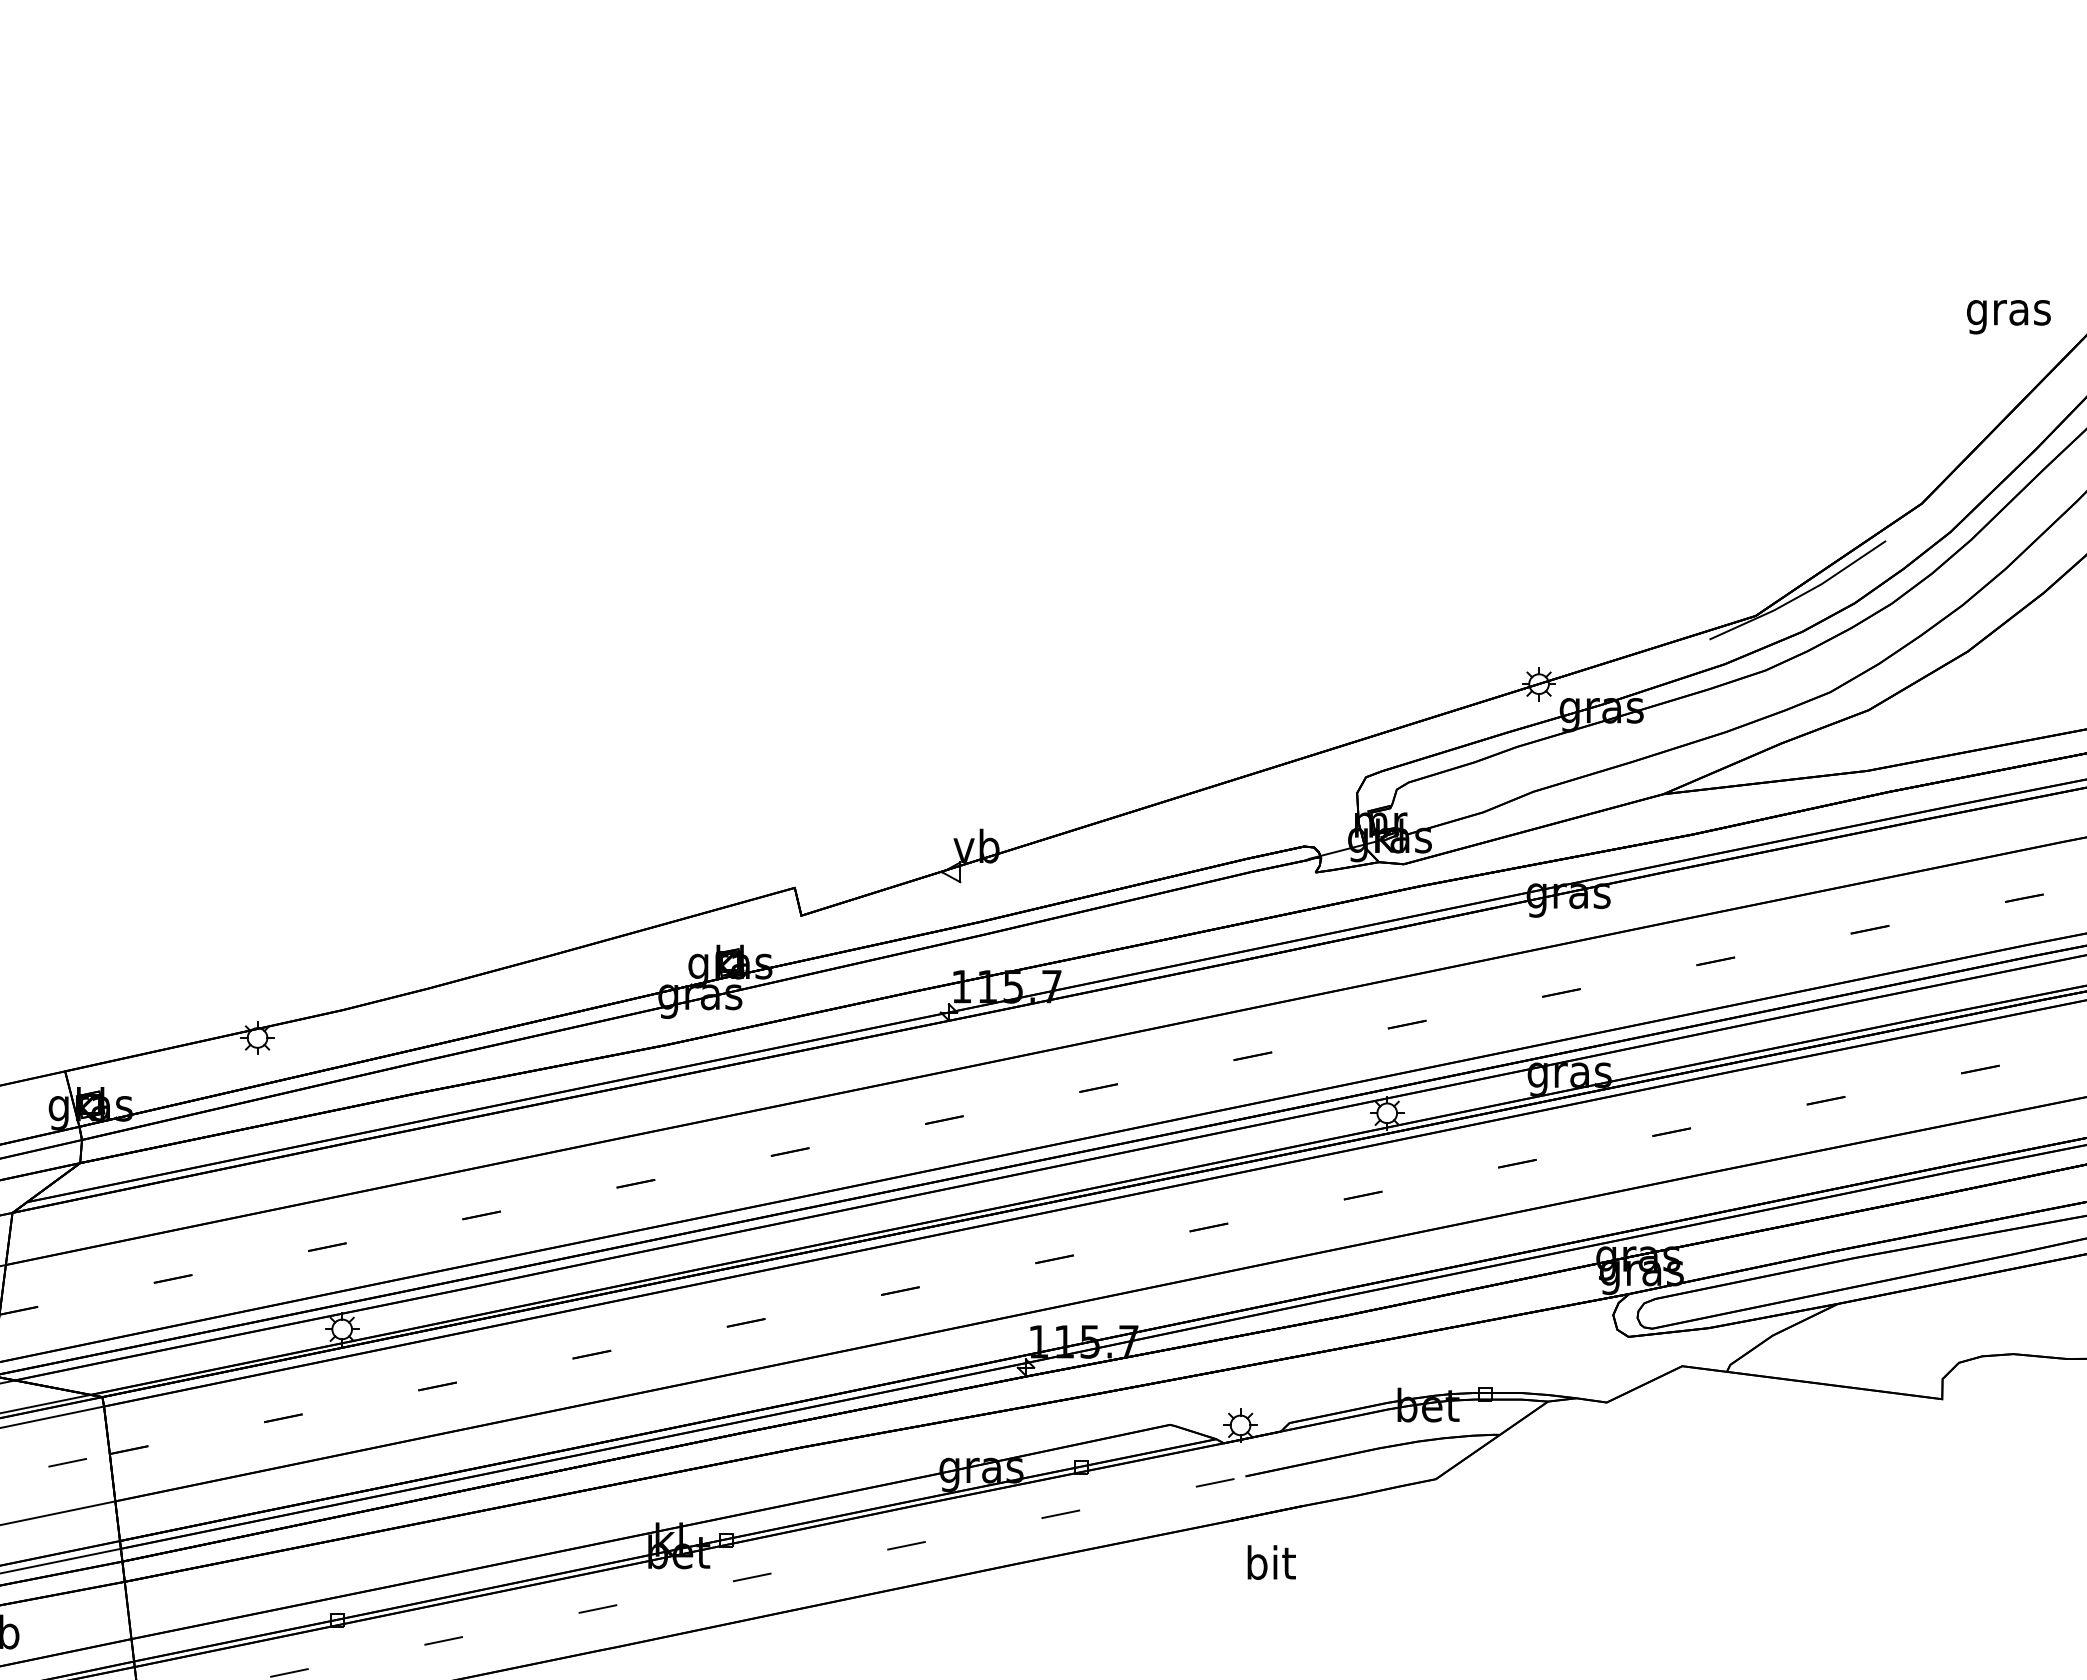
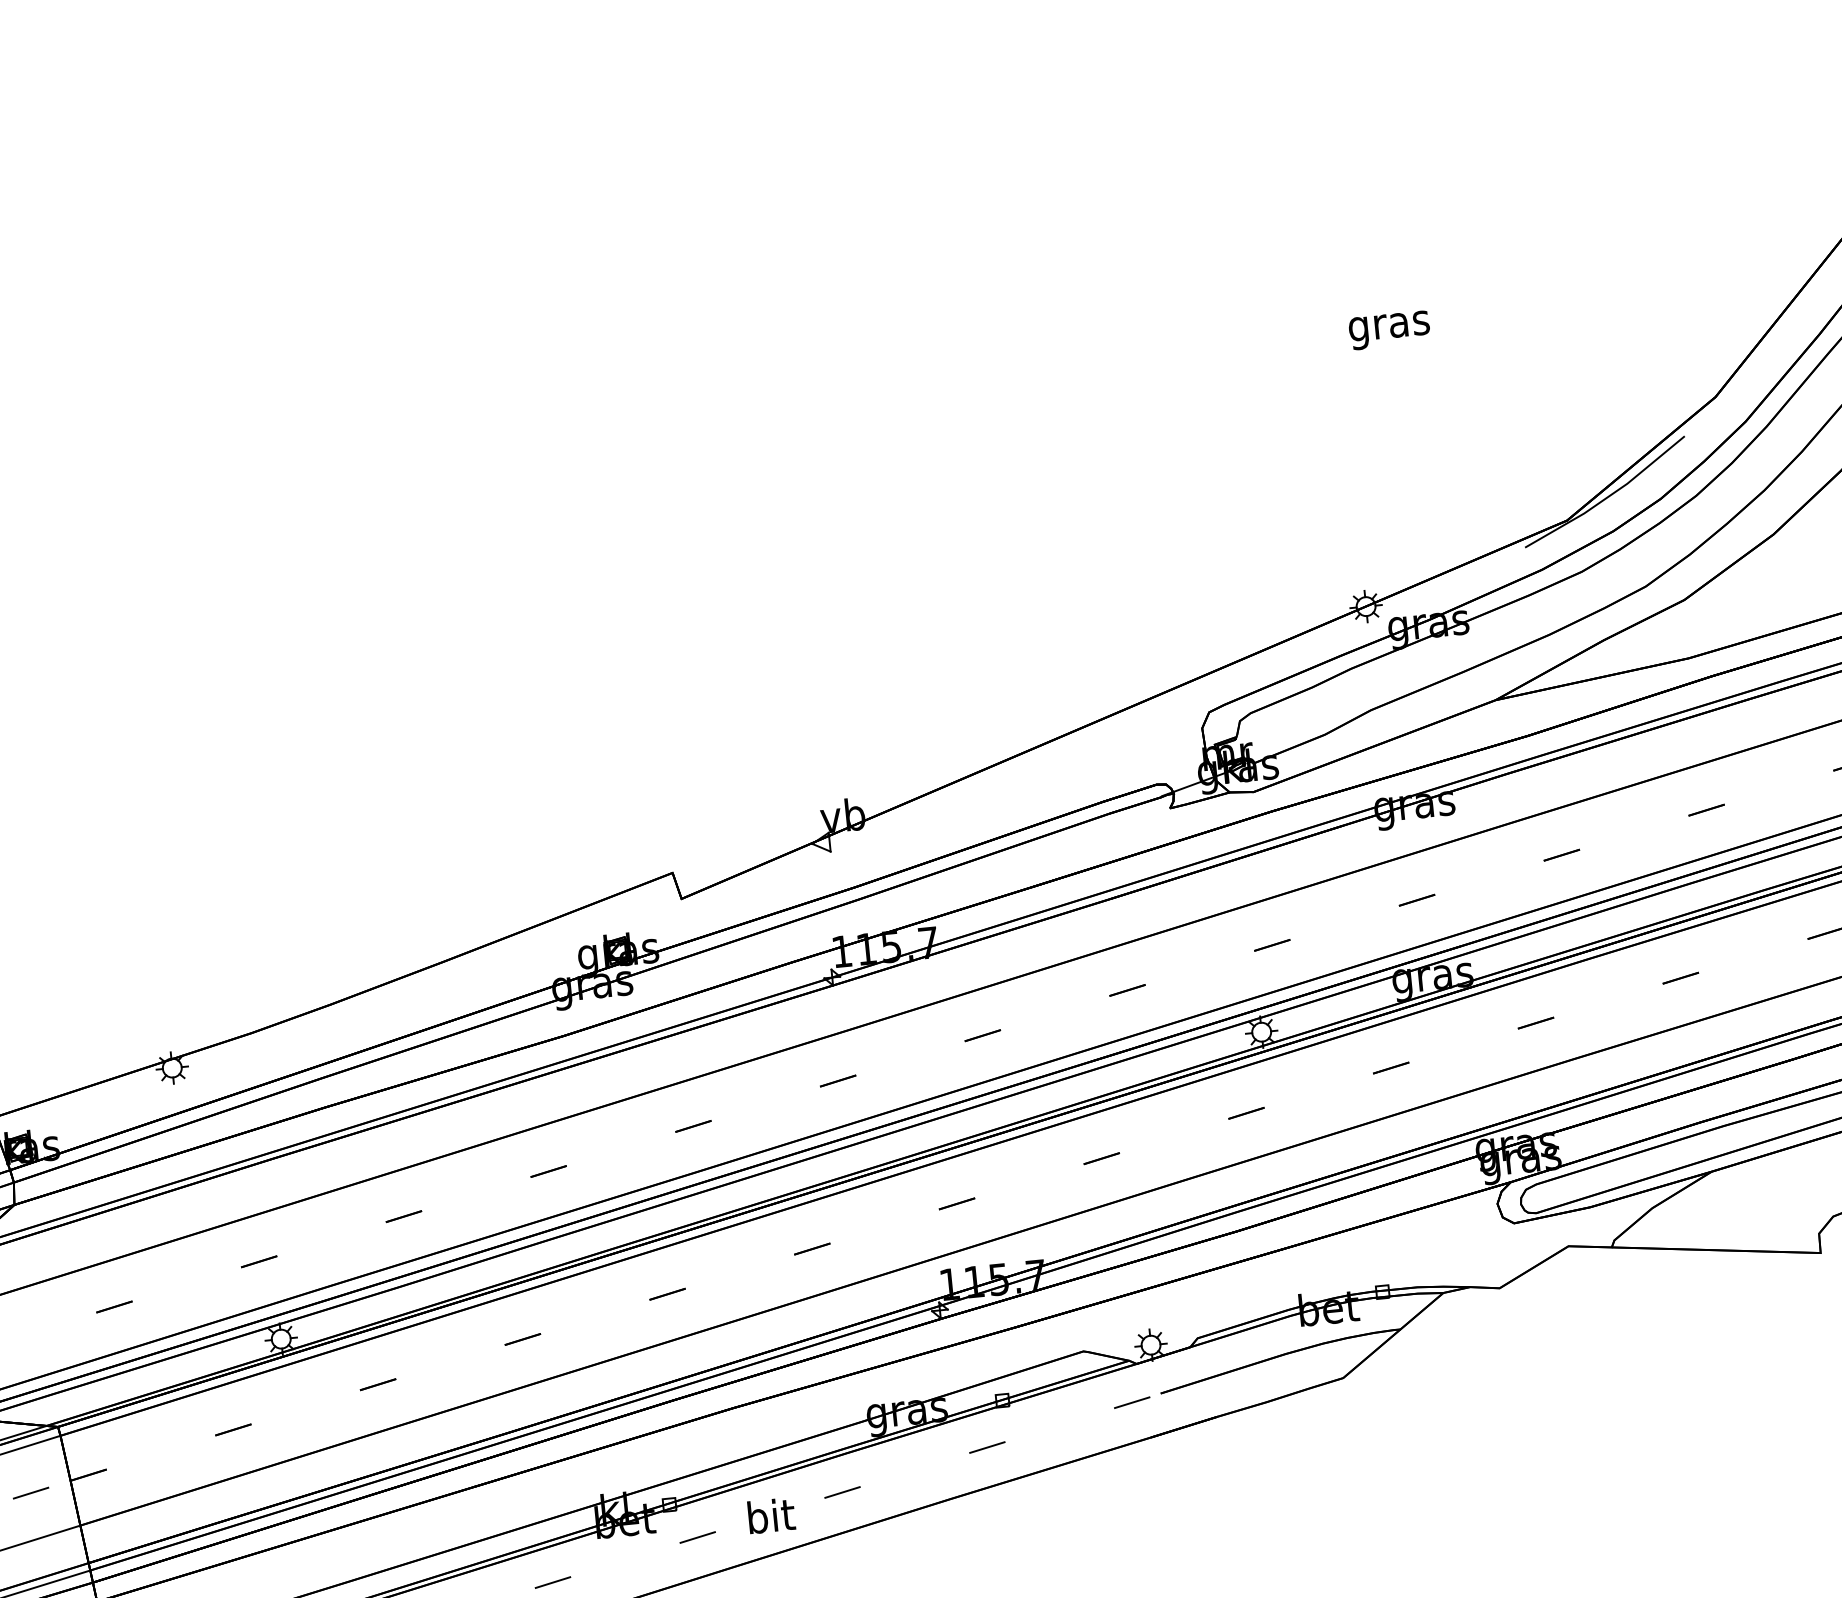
text: (2008, 317) -> (1389, 330), moved
text: (1271, 1562) -> (771, 1515), moved

